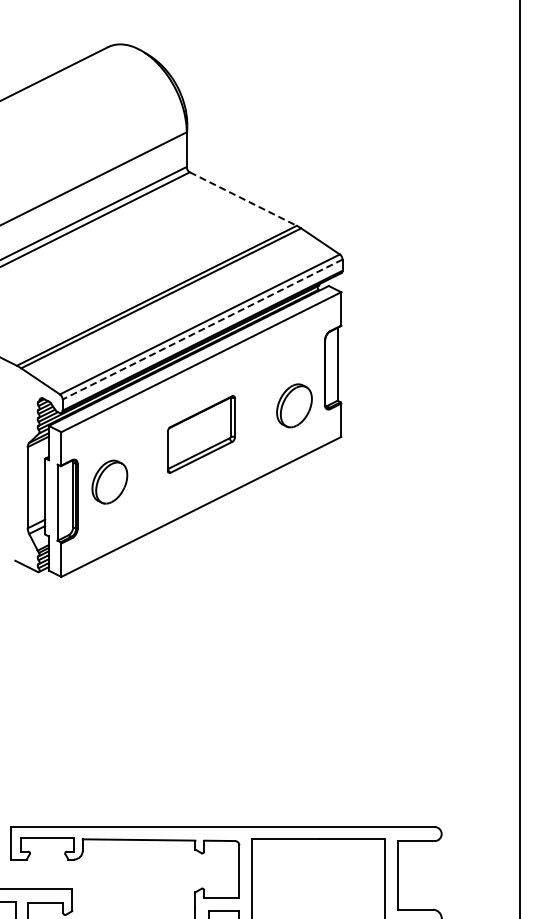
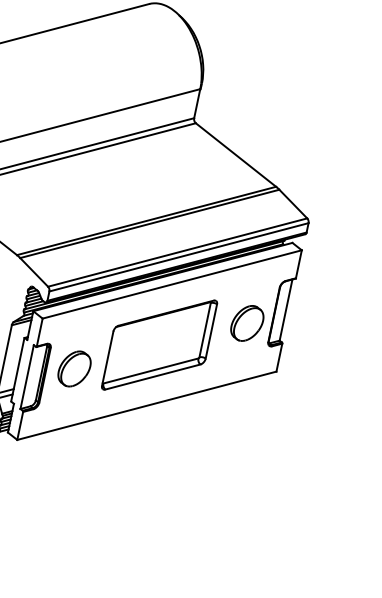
line: (243, 199) -> (236, 155), dashed -> solid
line: (202, 329) -> (178, 257), dashed -> solid
part: (294, 405) -> (247, 323), moved
part: (201, 434) -> (159, 345), size x1.67

